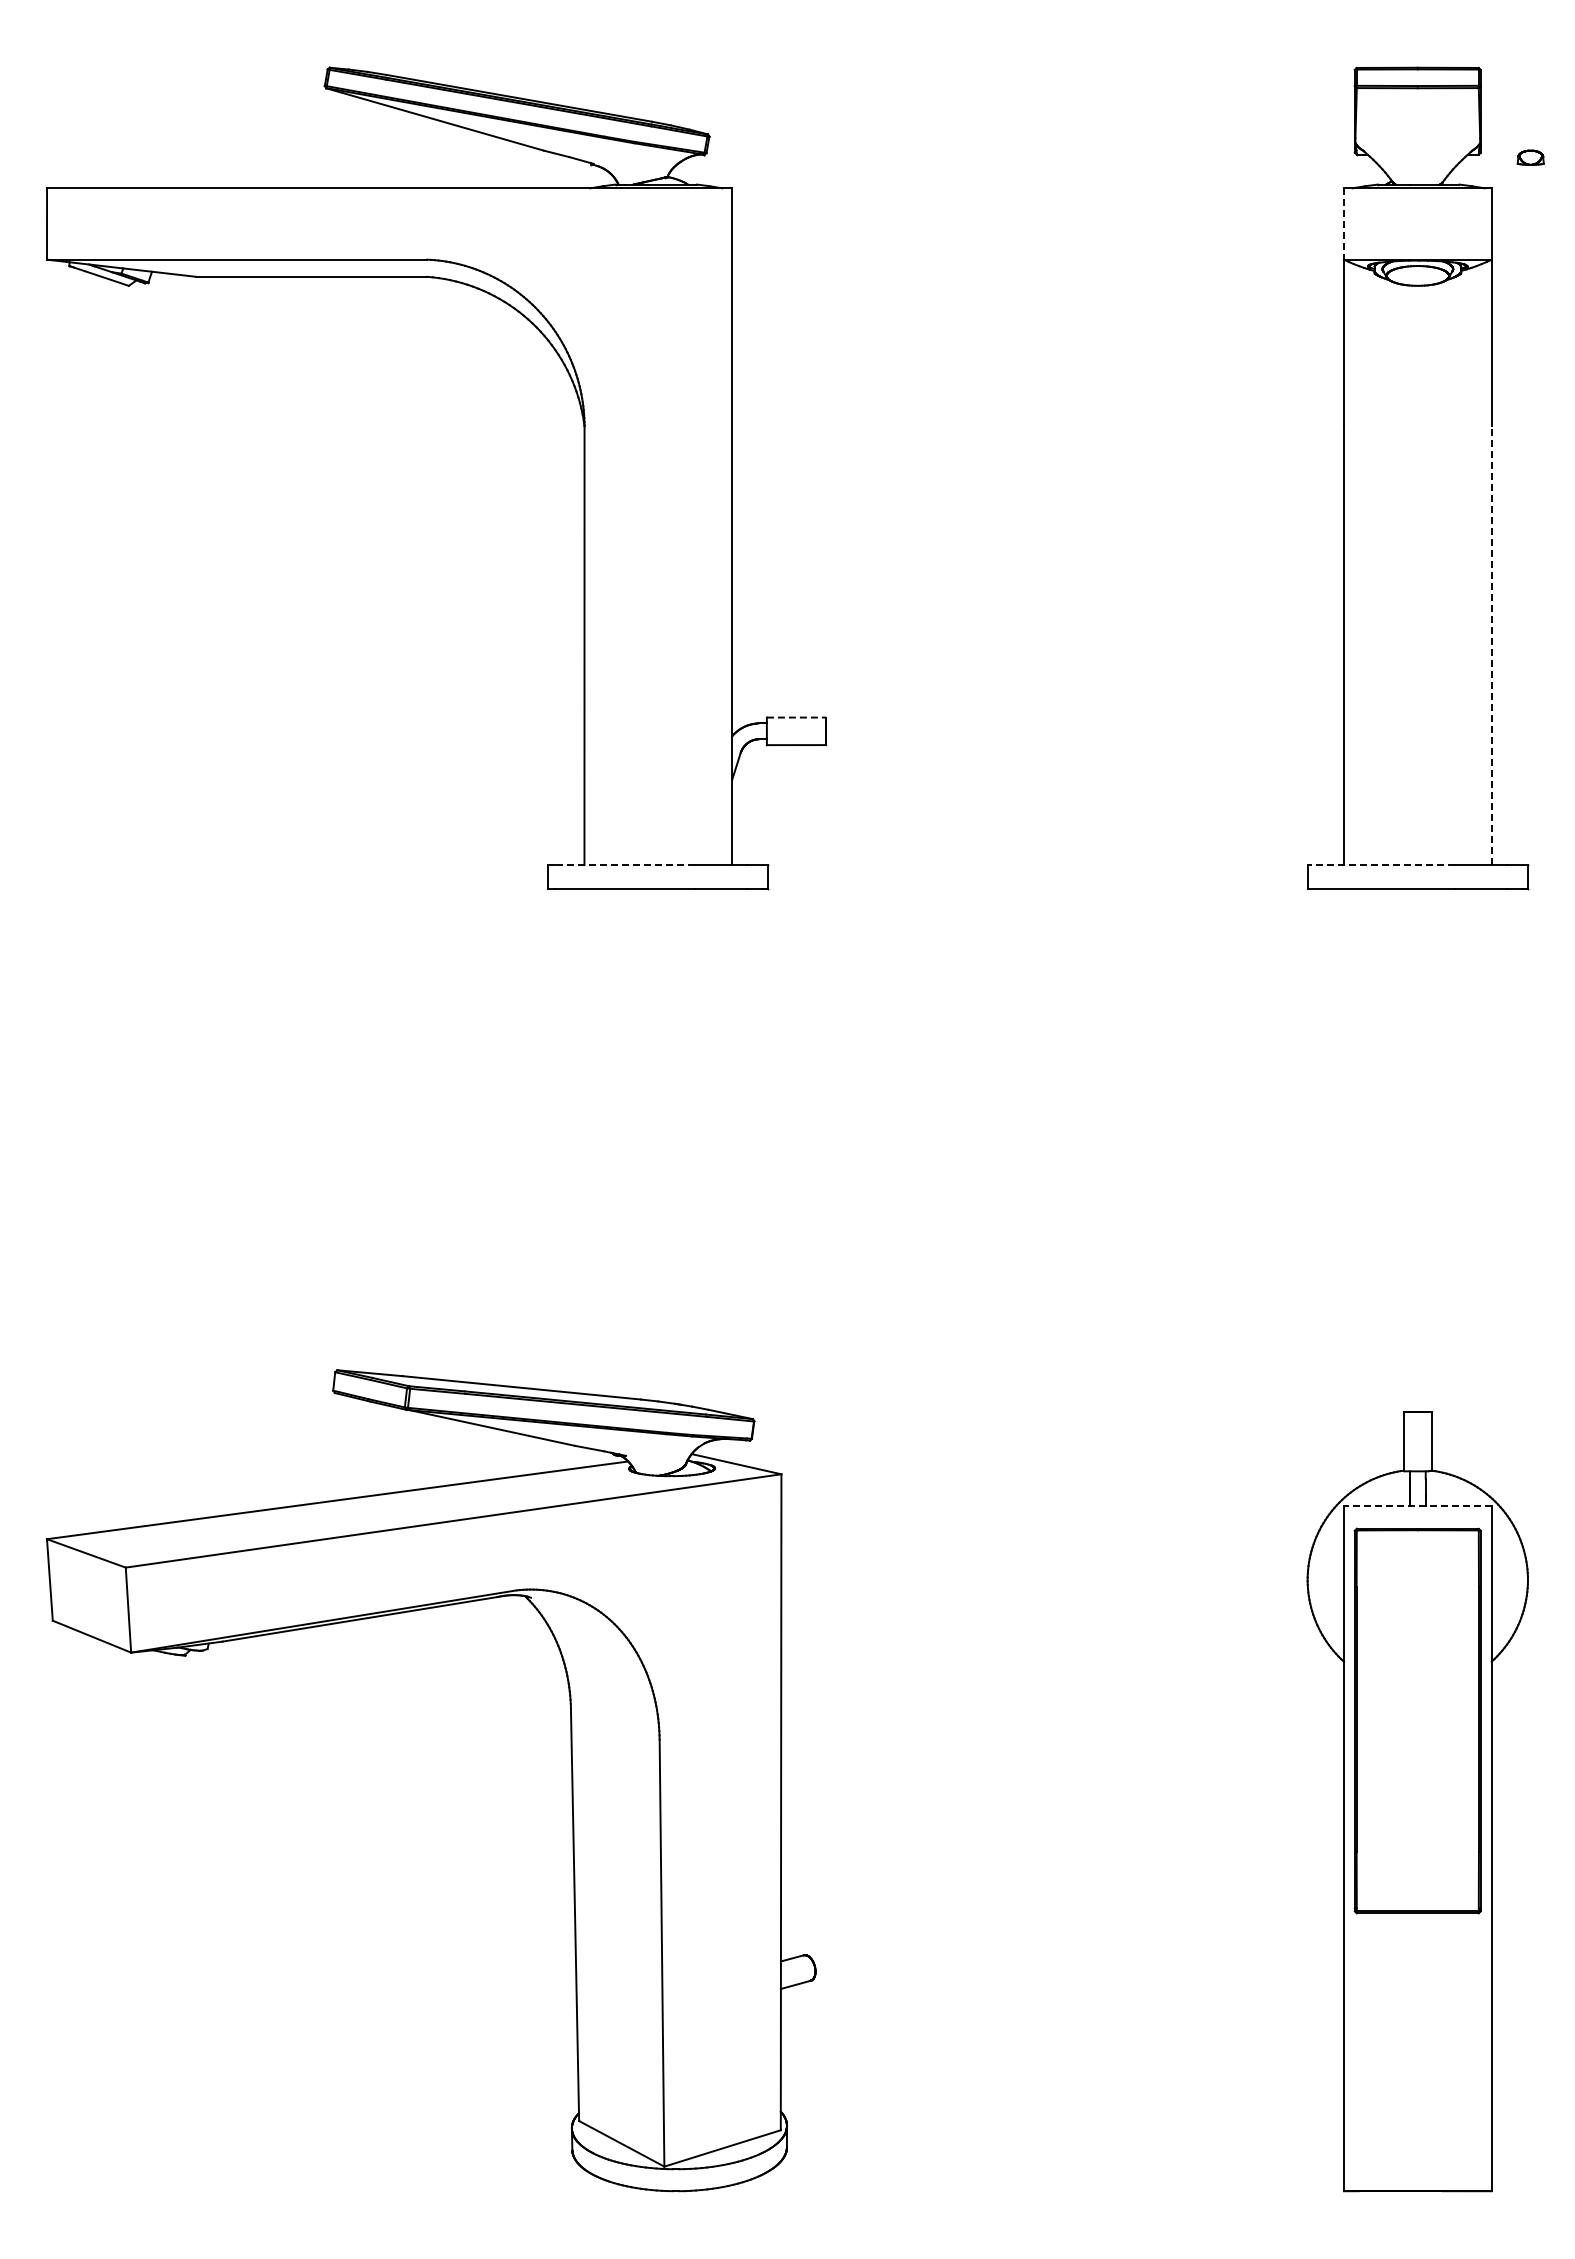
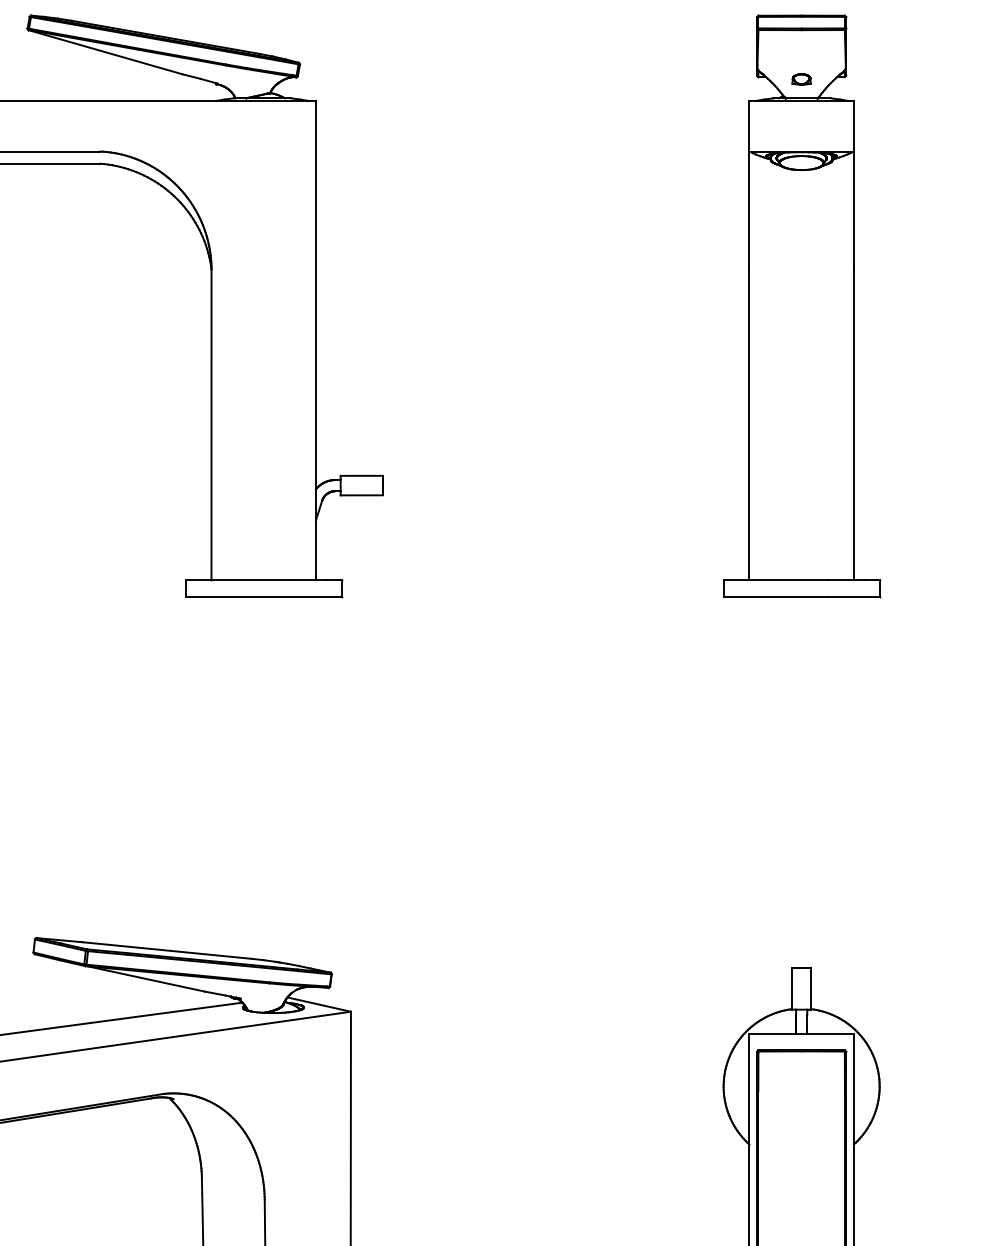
part: (1530, 157) -> (801, 79), moved
line: (1343, 224) -> (749, 126), dashed -> solid
line: (1491, 645) -> (853, 424), dashed -> solid
line: (796, 717) -> (361, 475), dashed -> solid
line: (624, 865) -> (239, 580), dashed -> solid
line: (1381, 865) -> (775, 580), dashed -> solid
line: (1417, 1506) -> (801, 1034), dashed -> solid

